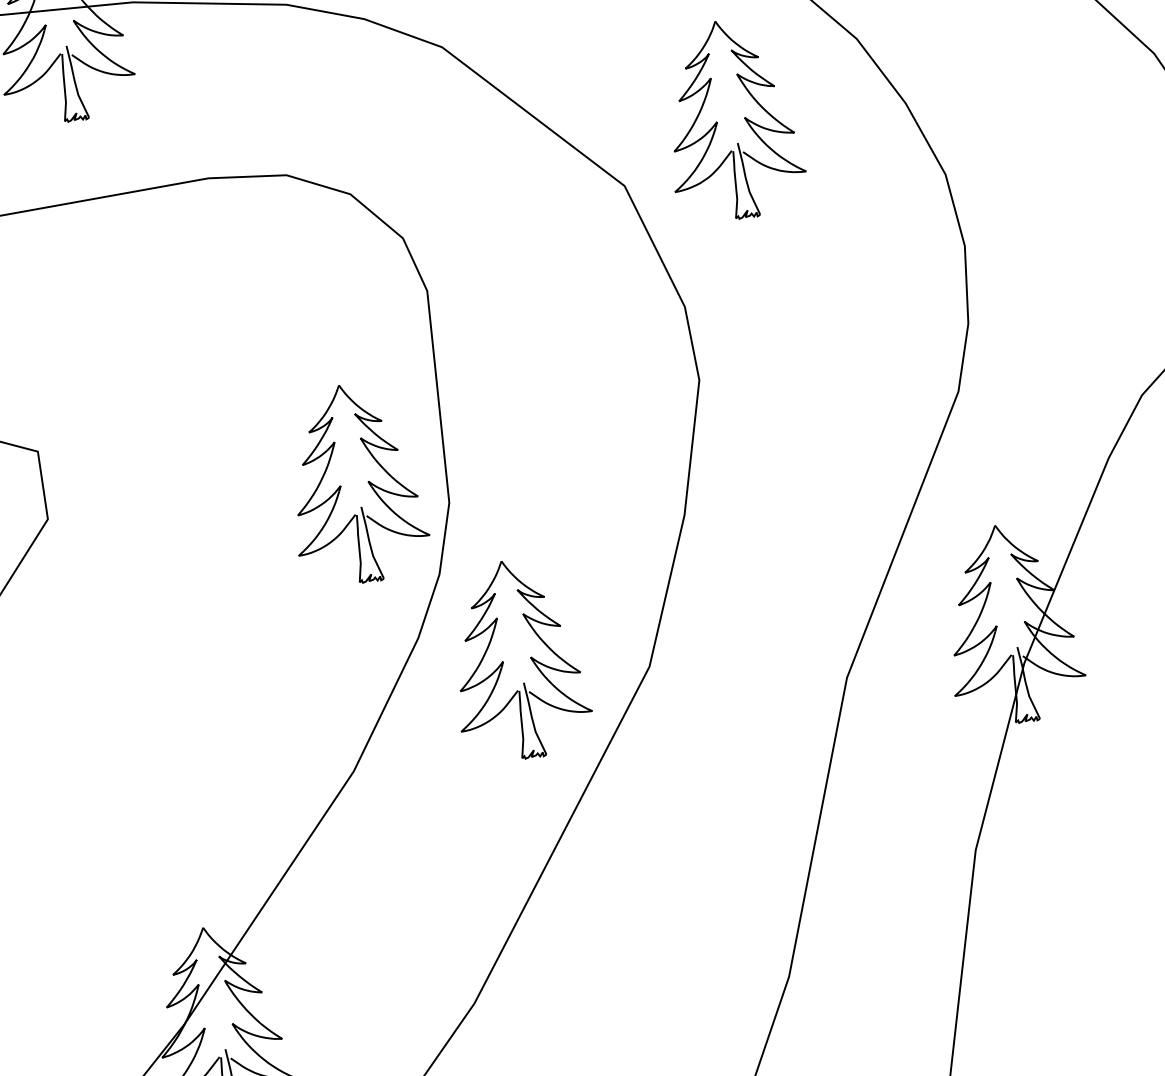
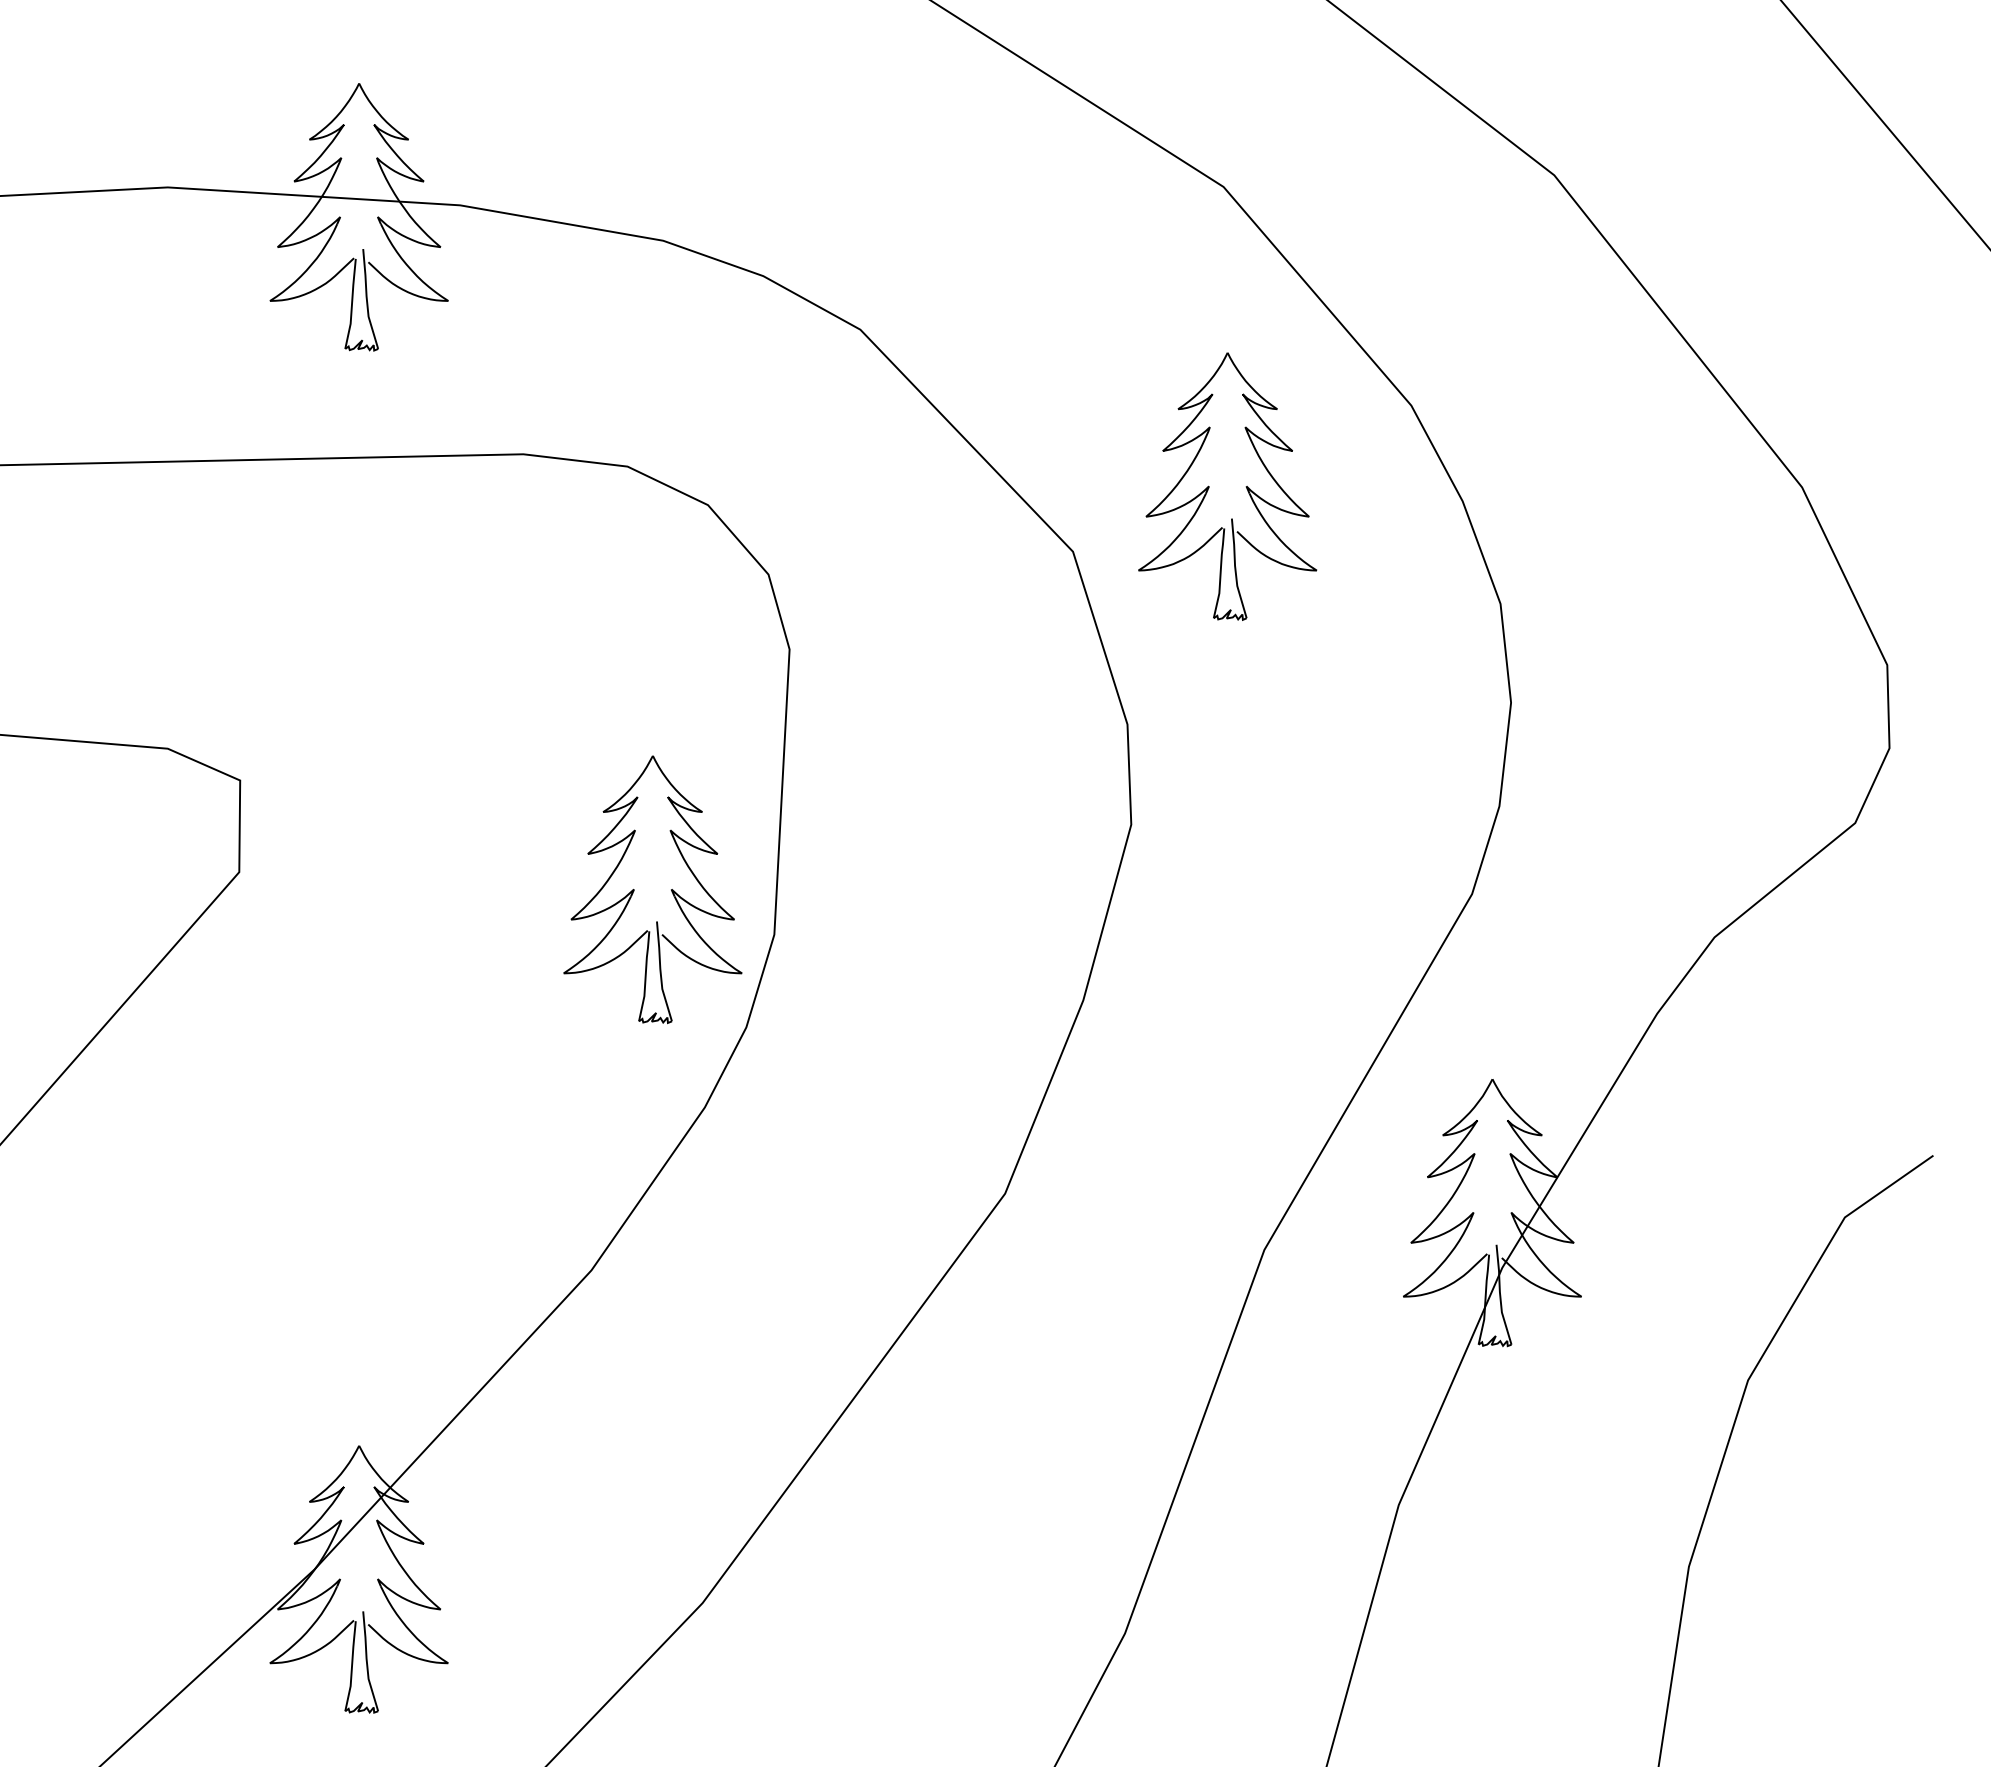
part: (504, 661) -> (813, 1156), removed

